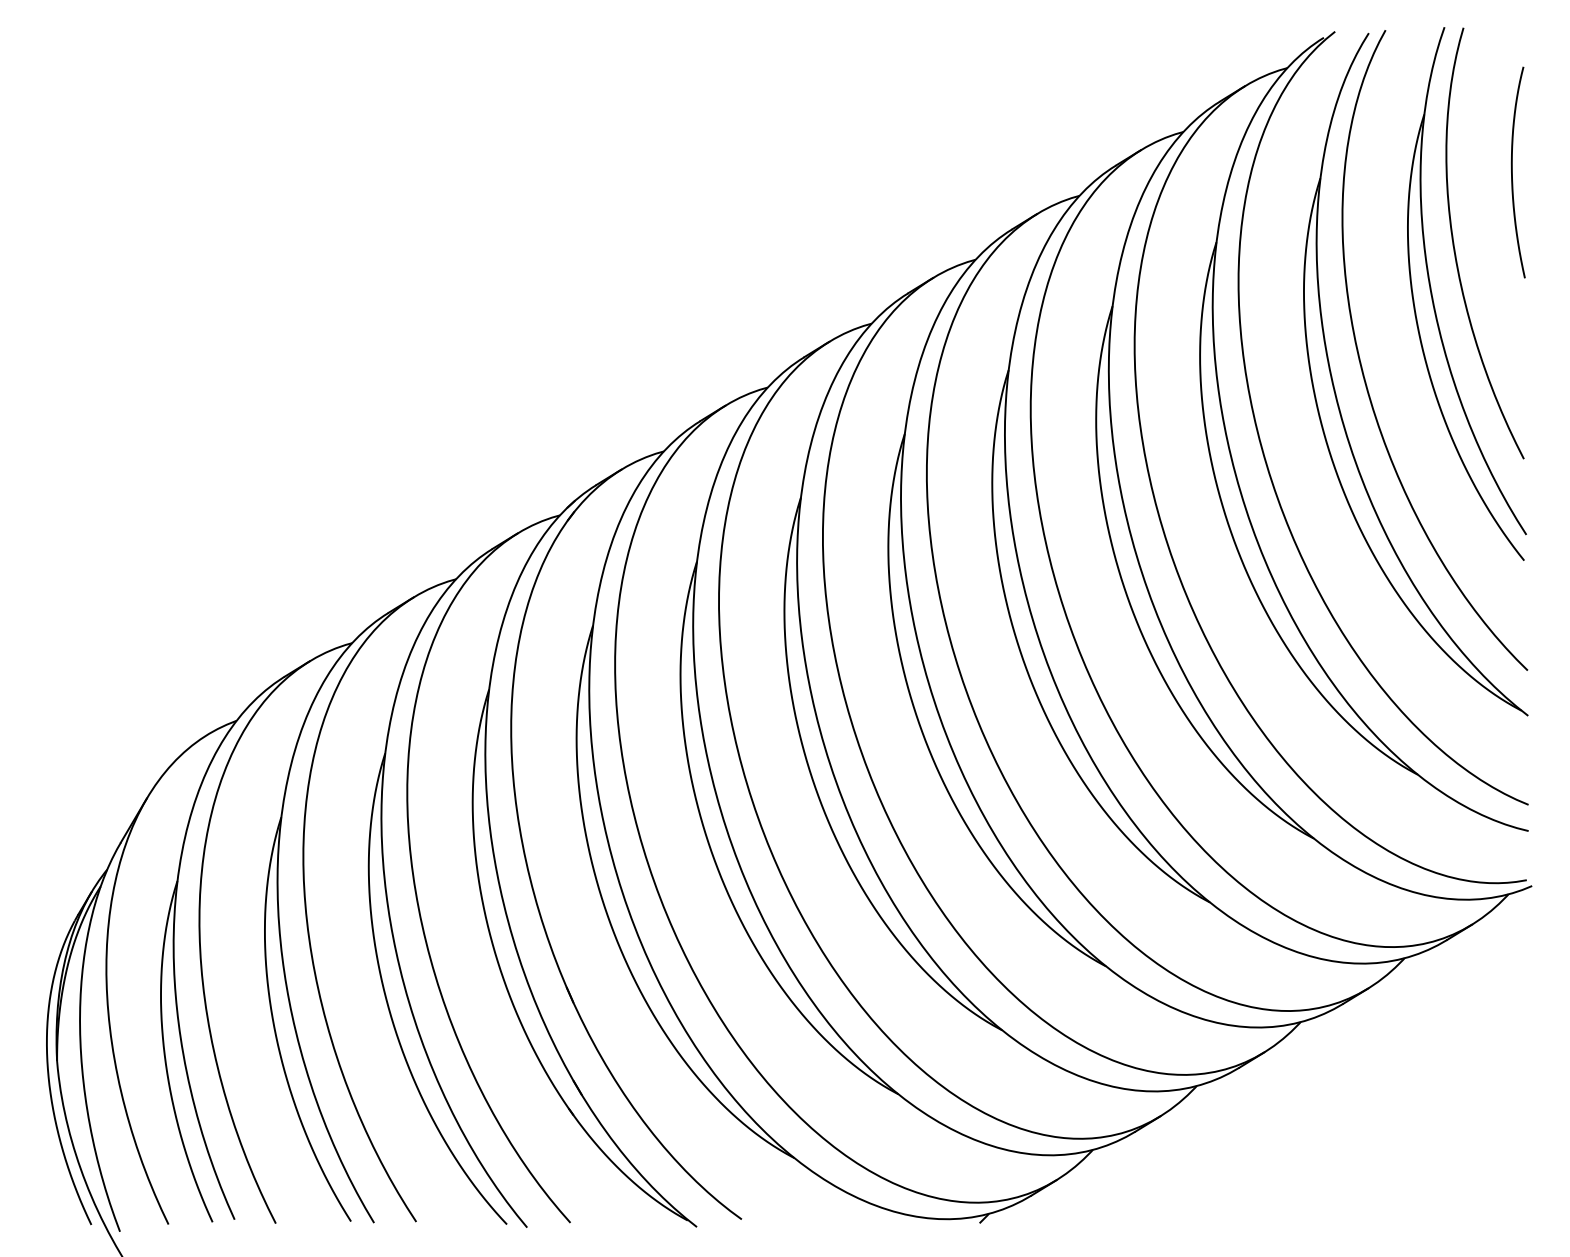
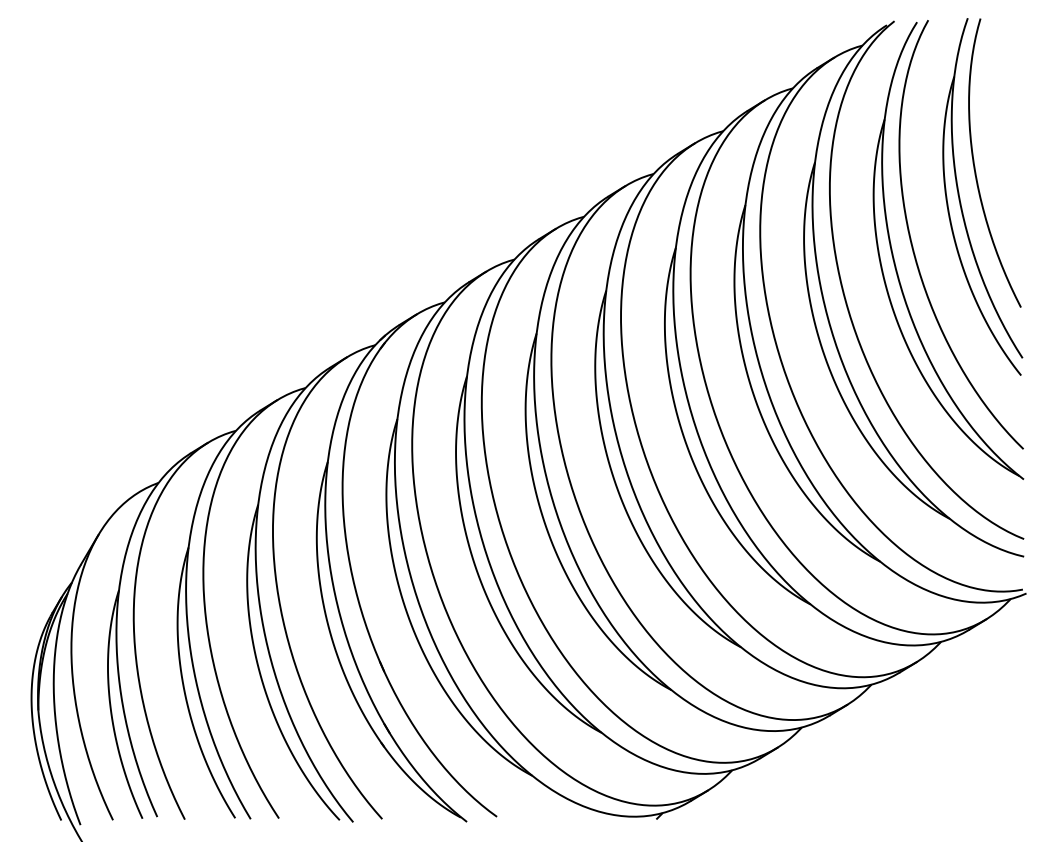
curve: (1512, 172) -> (1013, 115), removed

